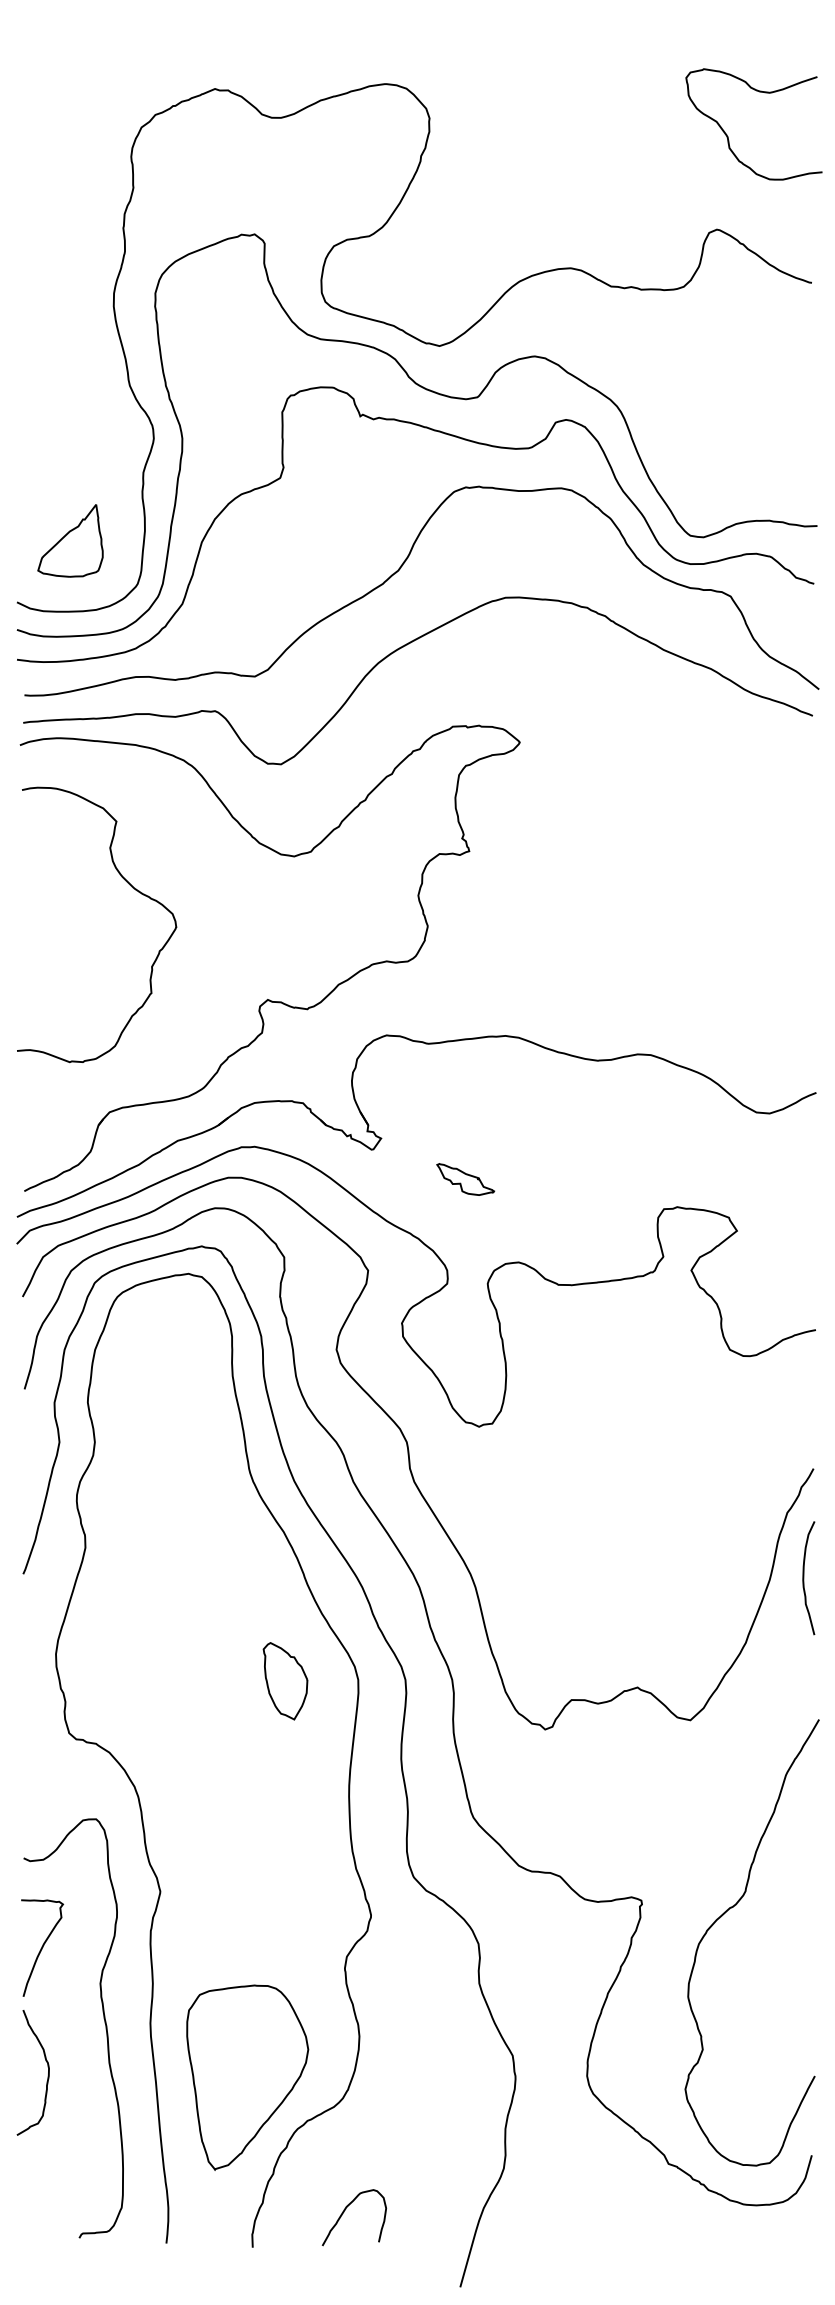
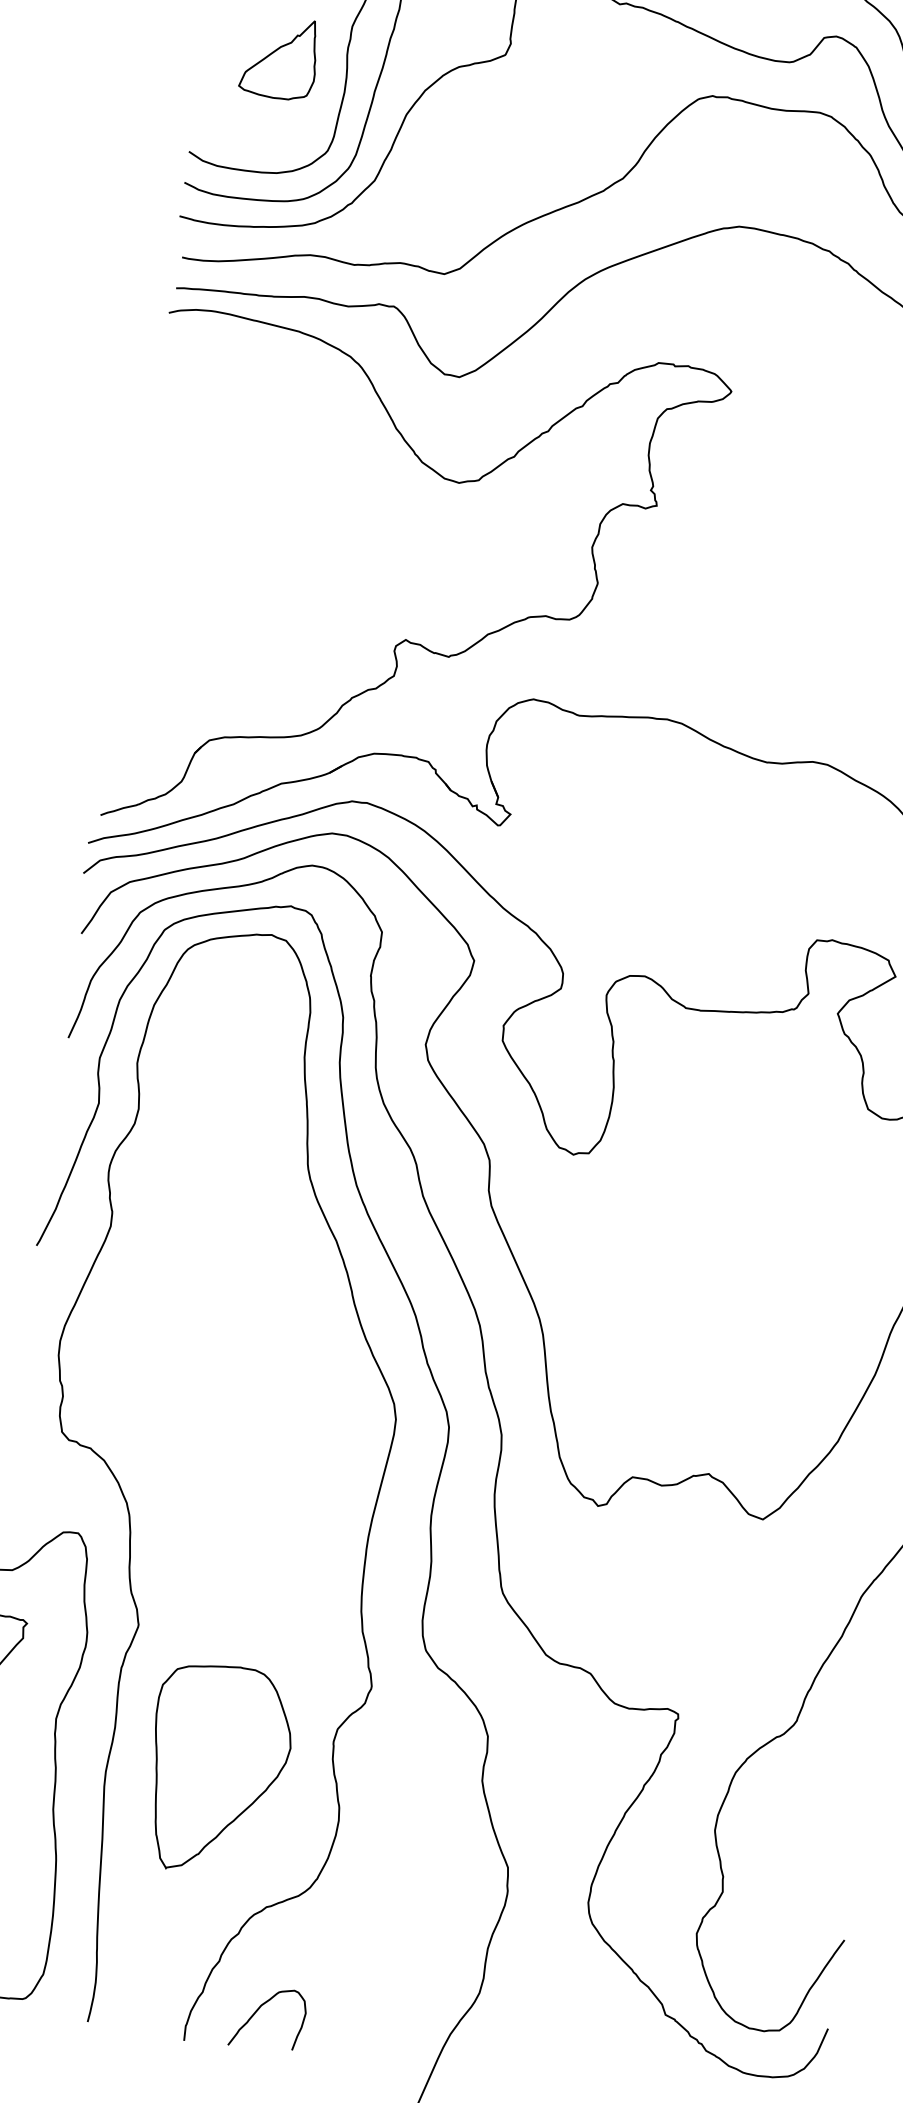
part: (70, 540) -> (280, 57), moved
curve: (131, 887) -> (270, 491), removed
part: (465, 1179) -> (598, 874), removed
part: (285, 1681) -> (313, 1409), removed
part: (247, 2077) -> (217, 1769), moved
curve: (344, 2212) -> (258, 2011), moved

